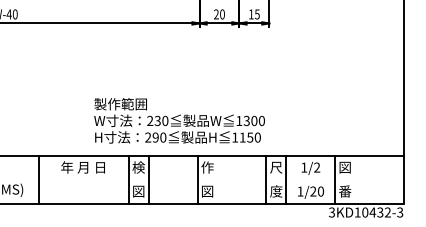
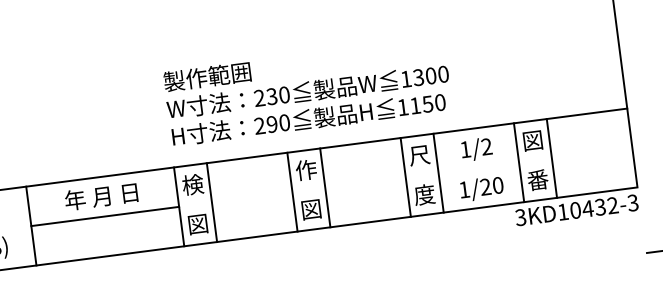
text: (179, 120) -> (307, 91), moved
line: (83, 179) -> (104, 216), added
line: (217, 179) -> (325, 187), added
line: (355, 179) -> (552, 158), added

